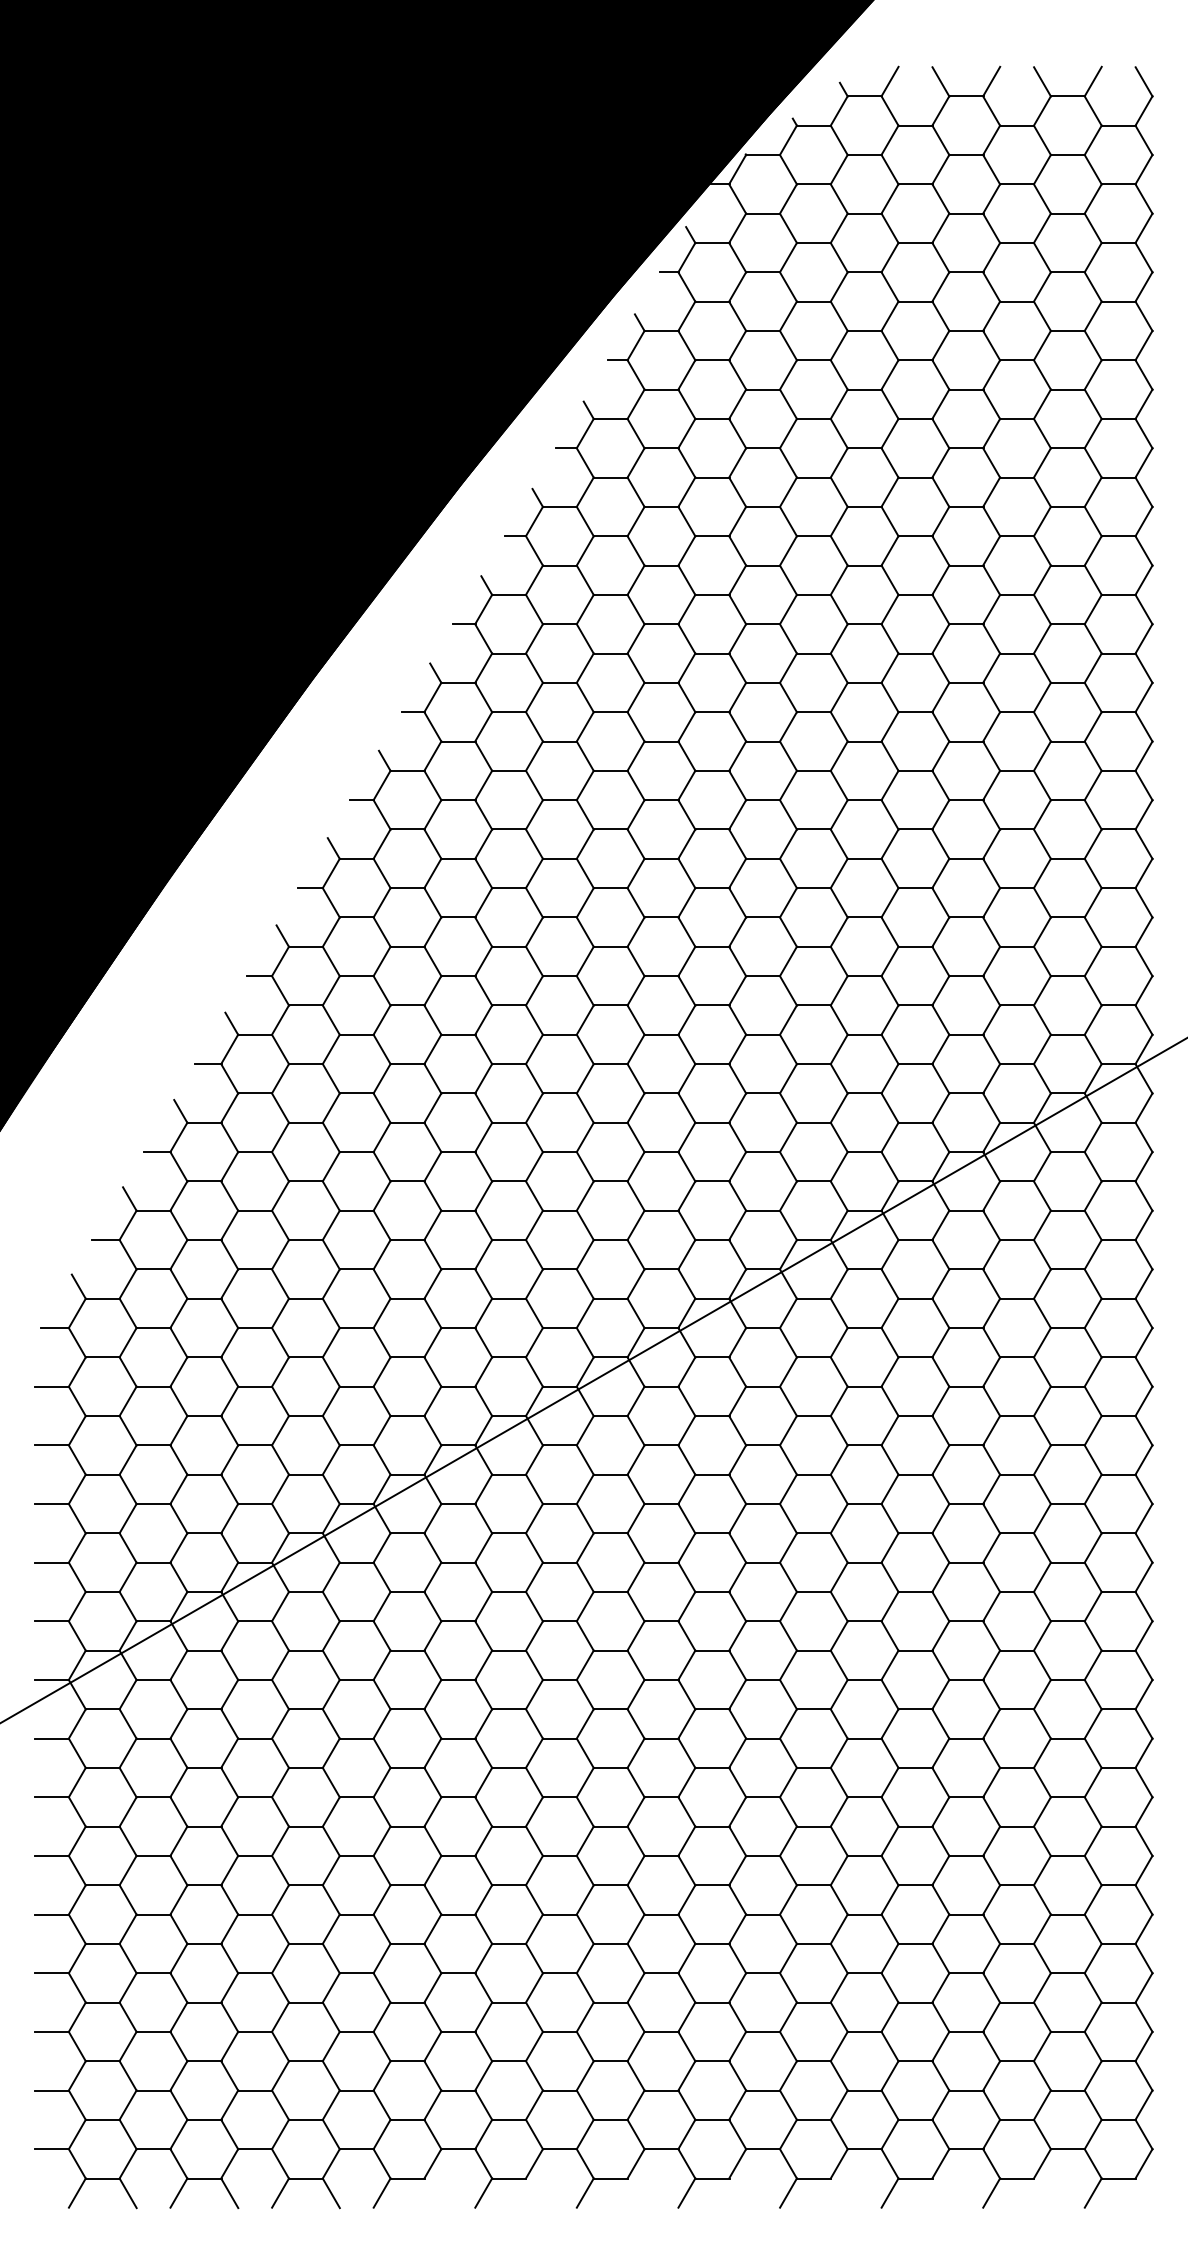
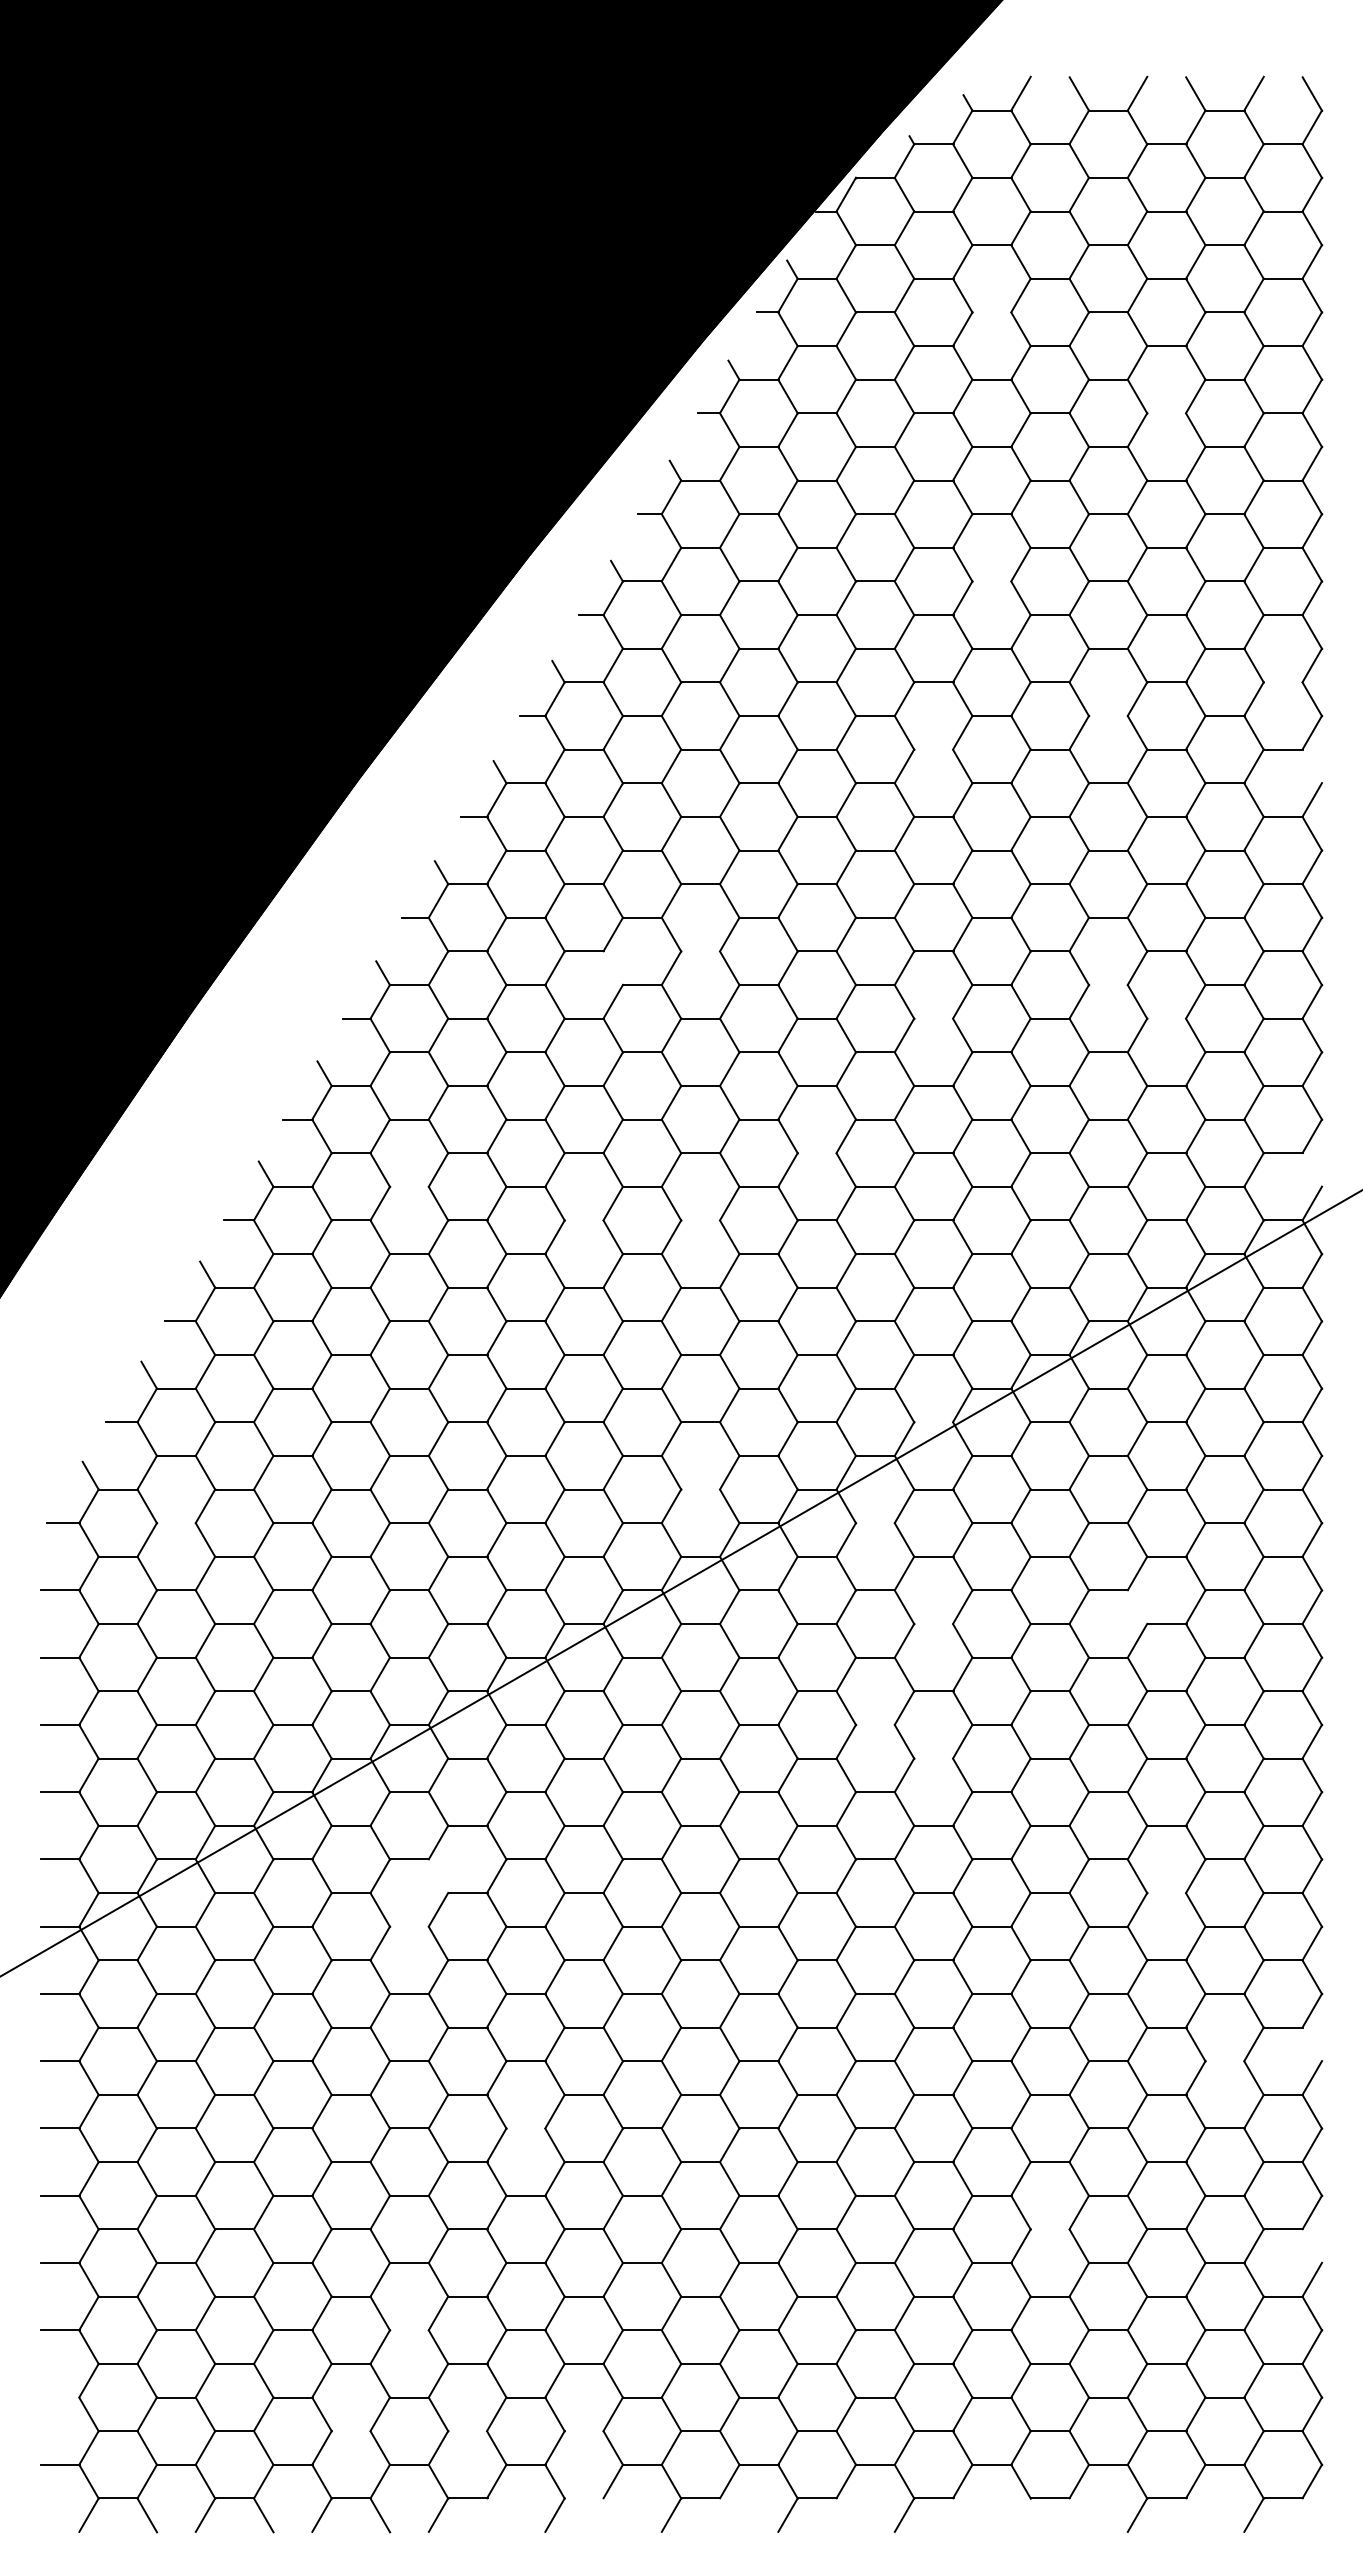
line: (864, 272) -> (991, 312), removed
line: (1016, 360) -> (1166, 413), removed
line: (864, 506) -> (991, 581), removed
line: (1118, 595) -> (1283, 682), removed
line: (966, 623) -> (1108, 715), removed
line: (813, 653) -> (933, 749), removed
line: (1144, 668) -> (1312, 766), removed
line: (610, 829) -> (700, 951), removed
line: (534, 844) -> (613, 968), removed
line: (966, 859) -> (1108, 985), removed
line: (813, 887) -> (933, 1018), removed
line: (1016, 887) -> (1166, 1018), removed
line: (712, 1005) -> (817, 1153), removed
line: (1144, 1020) -> (1312, 1170), removed
line: (356, 1034) -> (409, 1186), removed
line: (509, 1064) -> (584, 1220), removed
line: (610, 1064) -> (700, 1220), removed
line: (813, 1240) -> (933, 1422), removed
line: (610, 1298) -> (700, 1489), removed
line: (153, 1328) -> (176, 1523), removed
line: (763, 1328) -> (875, 1523), removed
line: (991, 1401) -> (1137, 1607), removed
line: (813, 1416) -> (933, 1624), removed
line: (763, 1503) -> (875, 1724), removed
line: (813, 1533) -> (933, 1758), removed
line: (382, 1636) -> (438, 1876), removed
line: (1016, 1650) -> (1166, 1893), removed
line: (356, 1679) -> (409, 1926), removed
line: (1144, 1782) -> (1312, 2044), removed
line: (1067, 1797) -> (1224, 2061), removed
line: (457, 1855) -> (525, 2128), removed
line: (915, 1943) -> (1050, 2229), removed
line: (1144, 1958) -> (1312, 2246), removed
line: (356, 2032) -> (409, 2330), removed
line: (51, 2090) -> (59, 2397), removed
line: (306, 2120) -> (351, 2431), removed
line: (407, 2120) -> (467, 2431), removed
line: (509, 2120) -> (584, 2431), removed
line: (509, 2178) -> (584, 2498), removed
line: (889, 2192) -> (1020, 2514), removed

